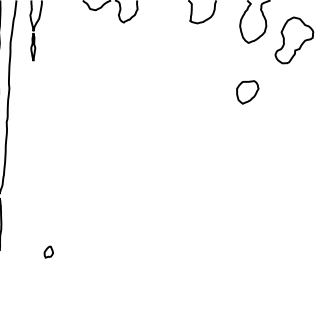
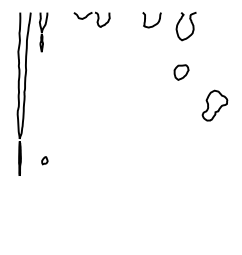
part: (293, 40) -> (214, 105), moved
part: (48, 251) -> (44, 160), moved

